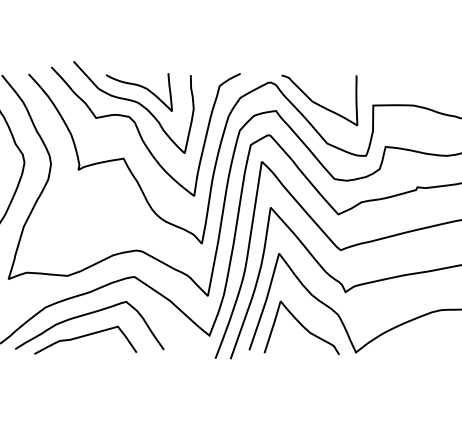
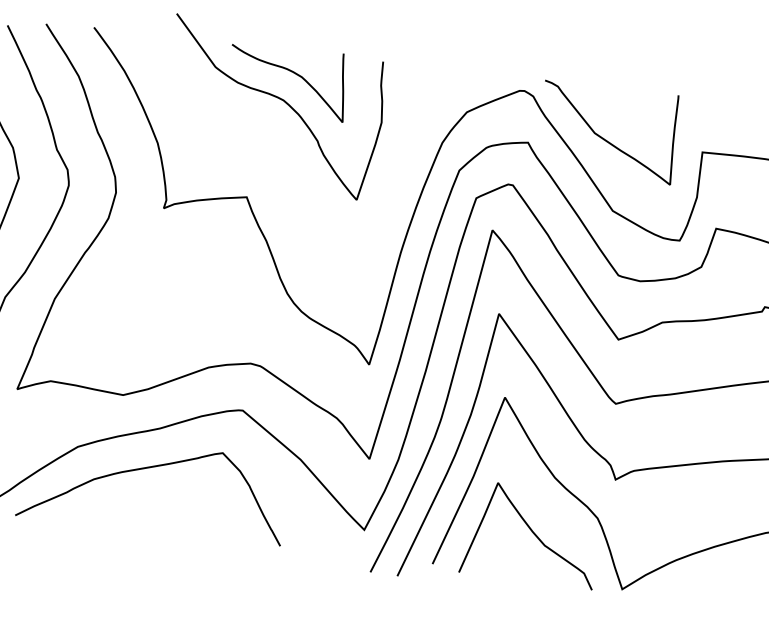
curve: (140, 132) -> (281, 153), removed
curve: (83, 337) -> (139, 508), removed

